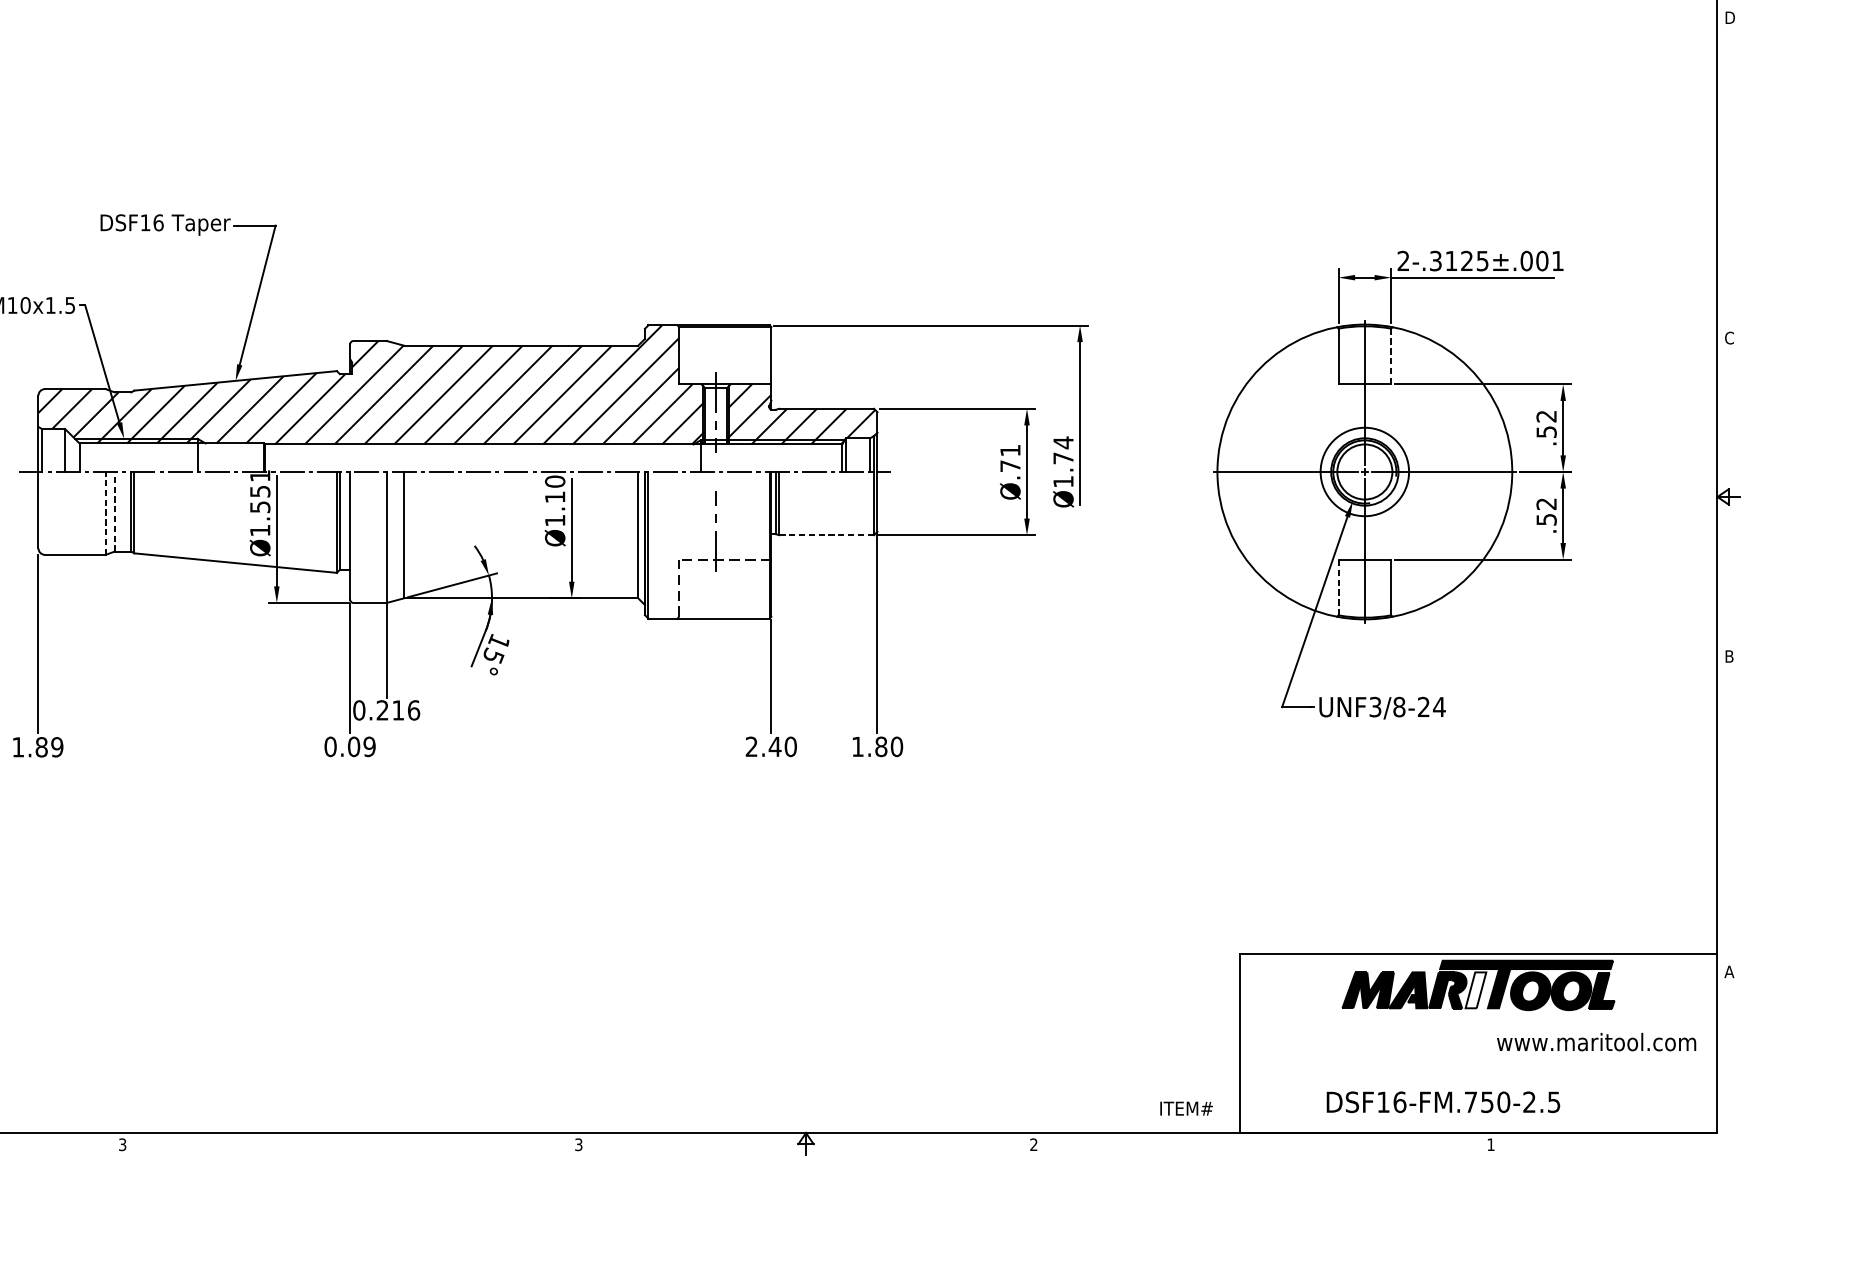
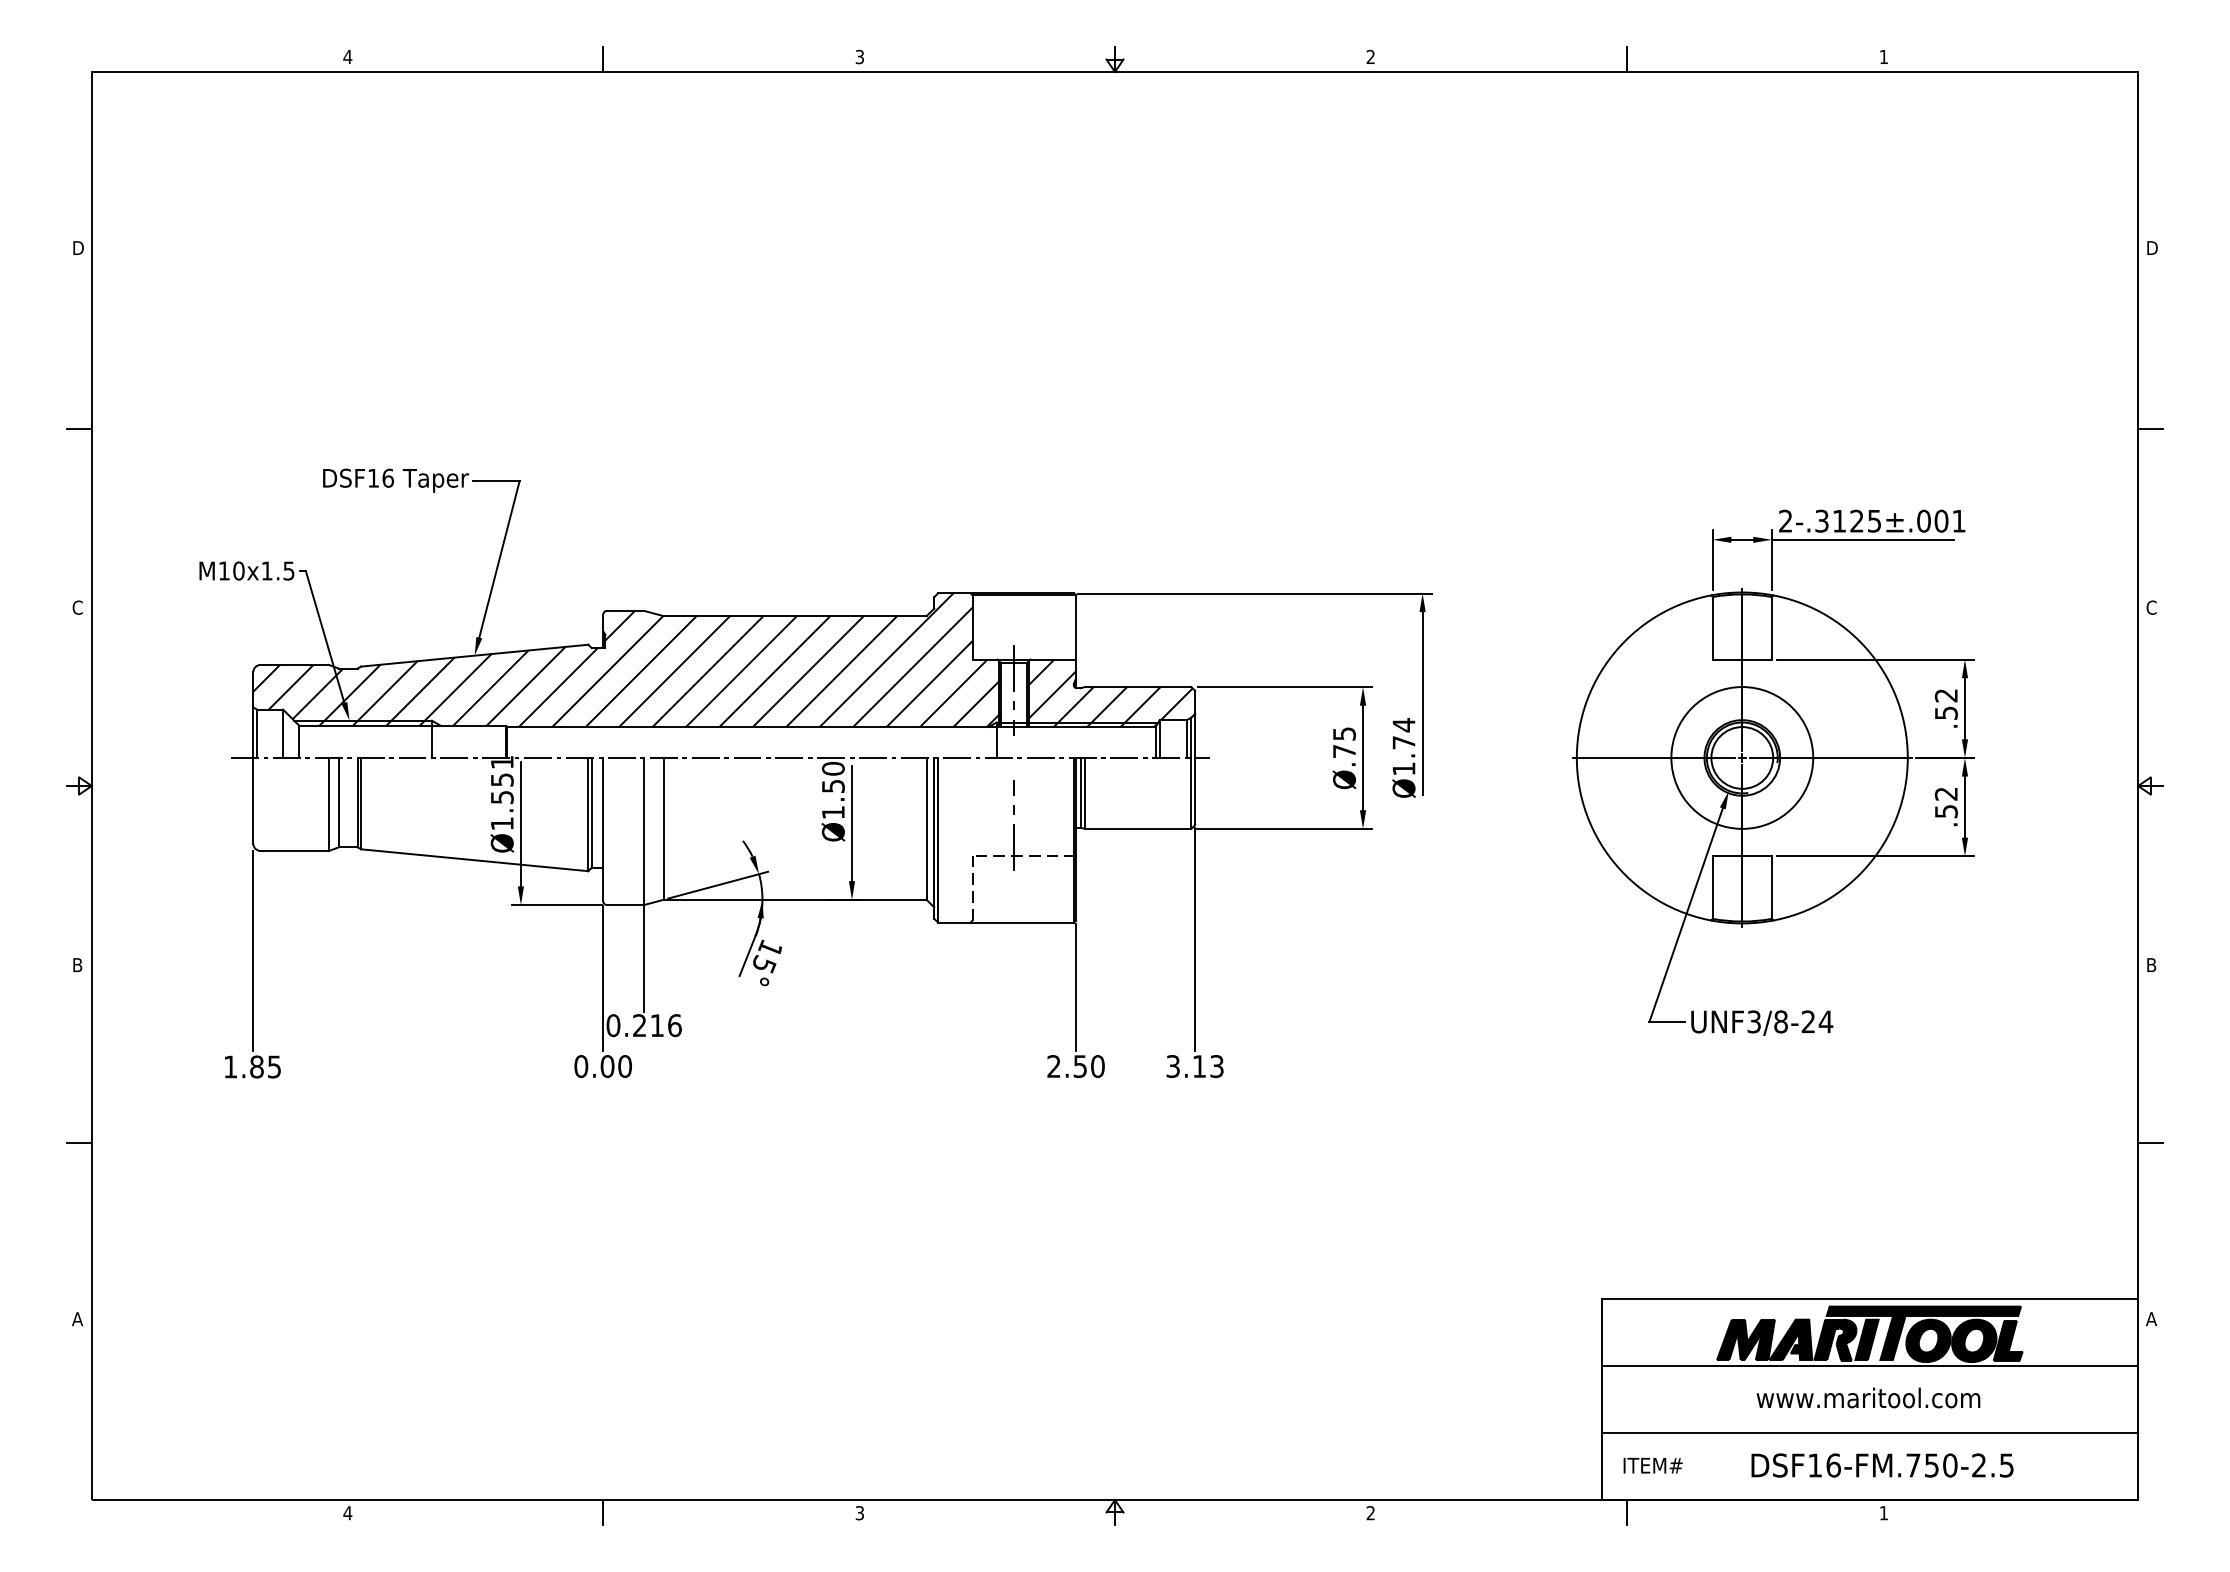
line: (1728, 179) -> (2150, 429), added
line: (1390, 356) -> (1771, 628), dashed -> solid
text: (1010, 450) -> (1344, 733), Ø.71 -> Ø.75
circle: (1365, 471) -> (1742, 757), size x1.43
text: (555, 497) -> (833, 786), Ø1.10 -> Ø1.50
line: (114, 511) -> (338, 802), dashed -> solid
line: (105, 513) -> (328, 804), dashed -> solid
line: (826, 534) -> (1138, 828), dashed -> solid
line: (1338, 587) -> (1712, 887), dashed -> solid
text: (57, 746) -> (274, 1066), 1.89 -> 1.85
text: (370, 746) -> (625, 1066), 0.09 -> 0.00
text: (775, 746) -> (1080, 1066), 2.40 -> 2.50
text: (876, 746) -> (1194, 1066), 1.80 -> 3.13
line: (1728, 814) -> (2150, 1142), added
fill: (1475, 990) -> (1866, 1339), added
line: (1478, 1014) -> (1869, 1366), added
text: (1596, 1041) -> (1868, 1397), moved
line: (1478, 1073) -> (1869, 1433), added
text: (1443, 1102) -> (1882, 1465), moved
text: (1185, 1108) -> (1652, 1465), moved
line: (350, 1143) -> (603, 1511), added
line: (1261, 1143) -> (1626, 1511), added
text: (122, 1145) -> (347, 1513), 3 -> 4

